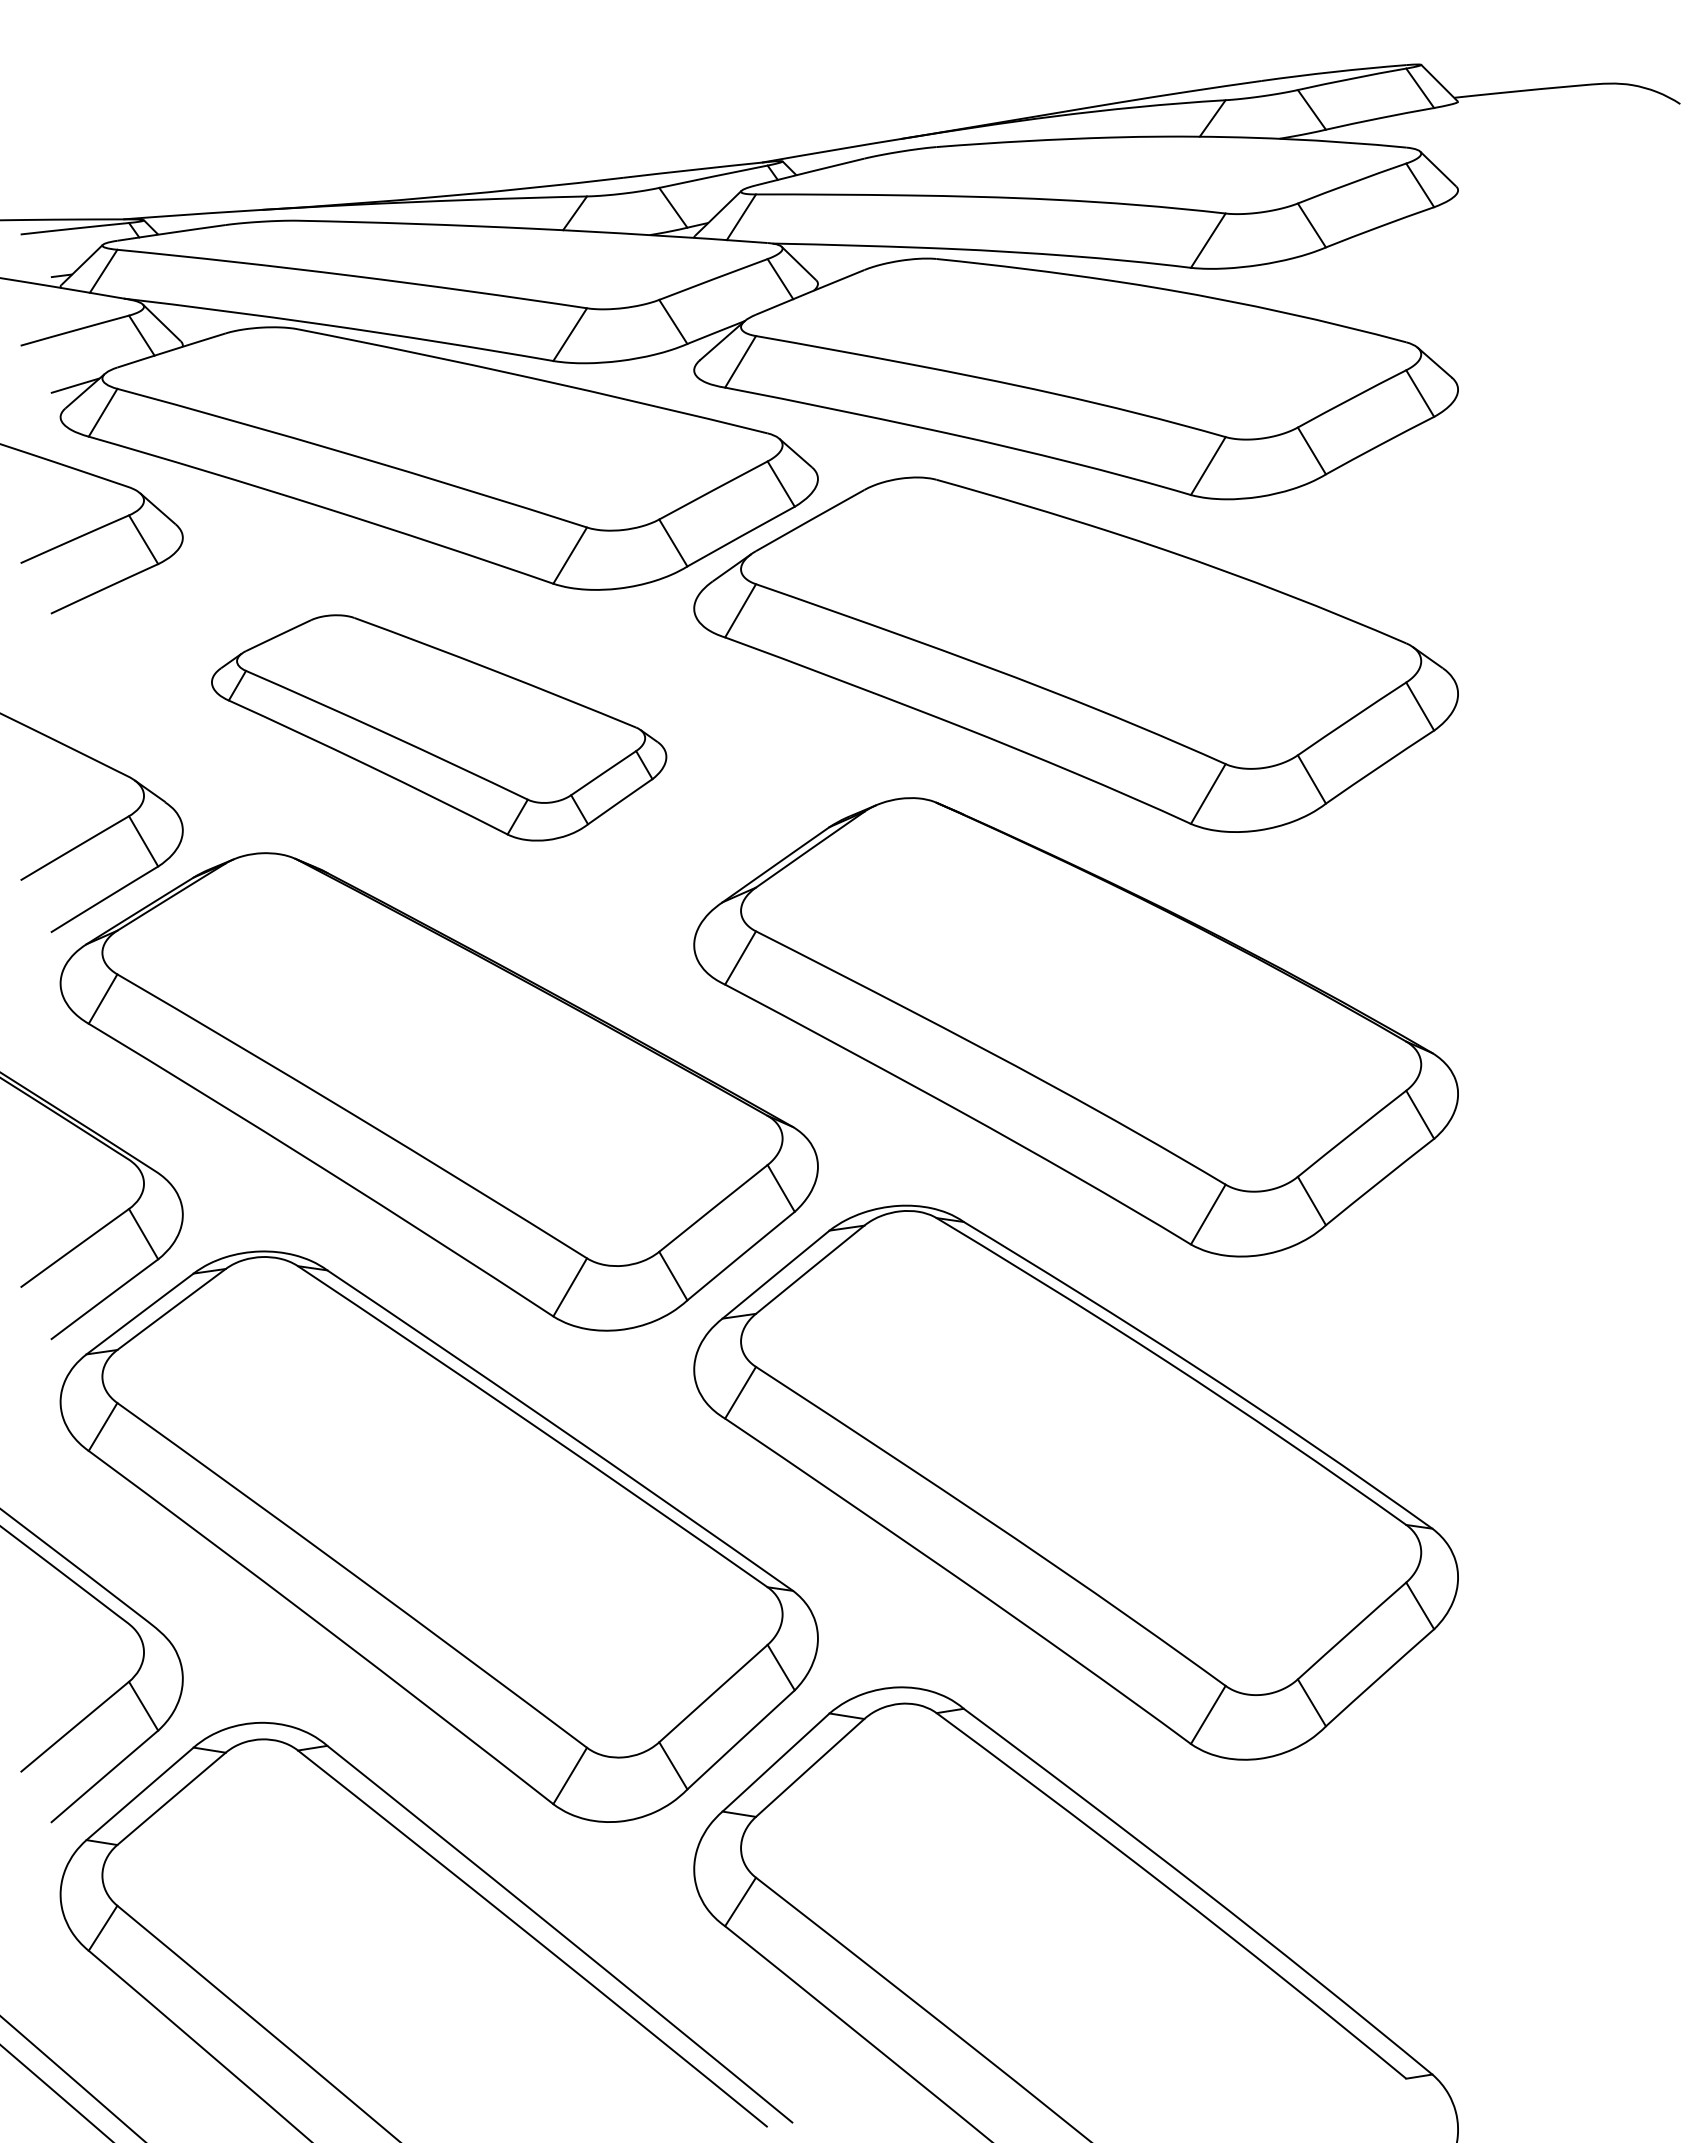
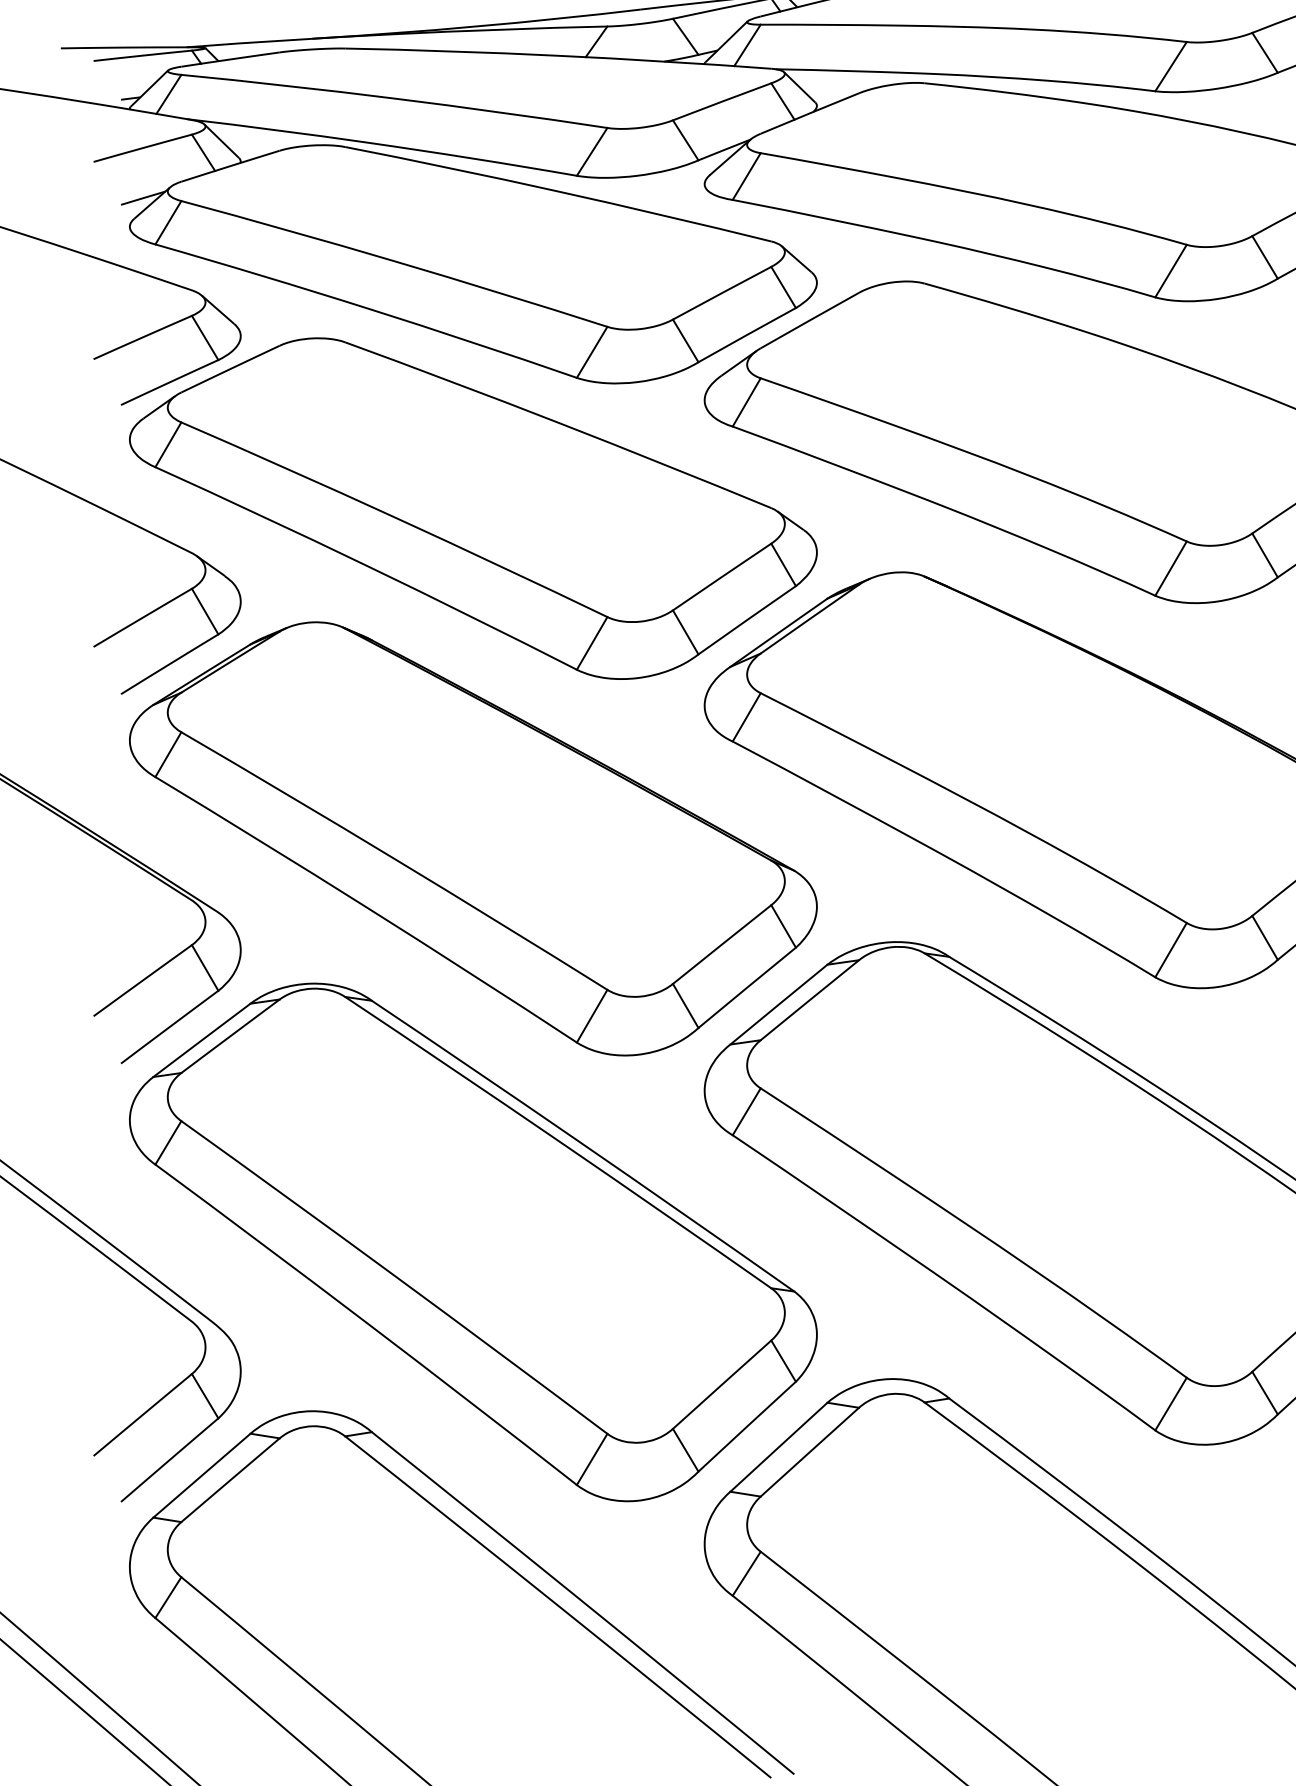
part: (438, 727) -> (472, 508), size x1.67

